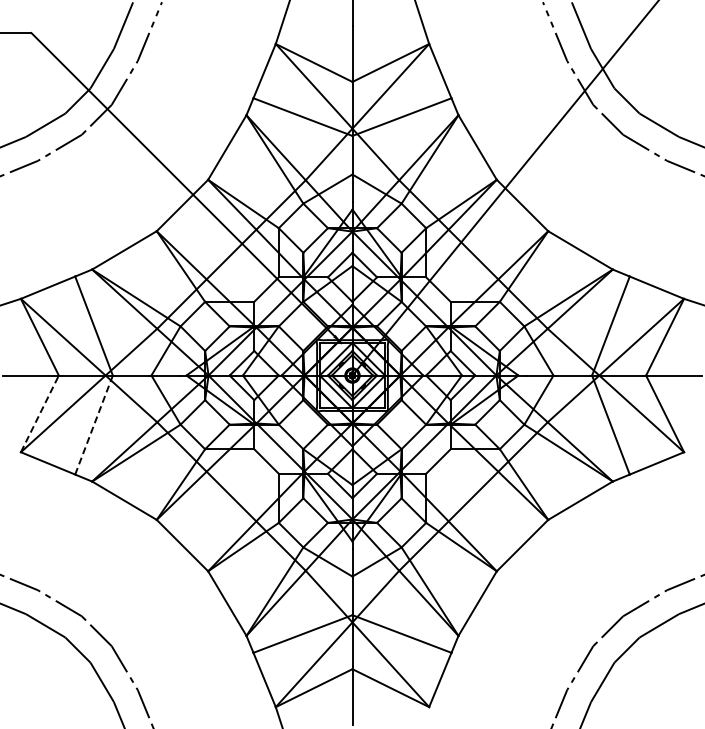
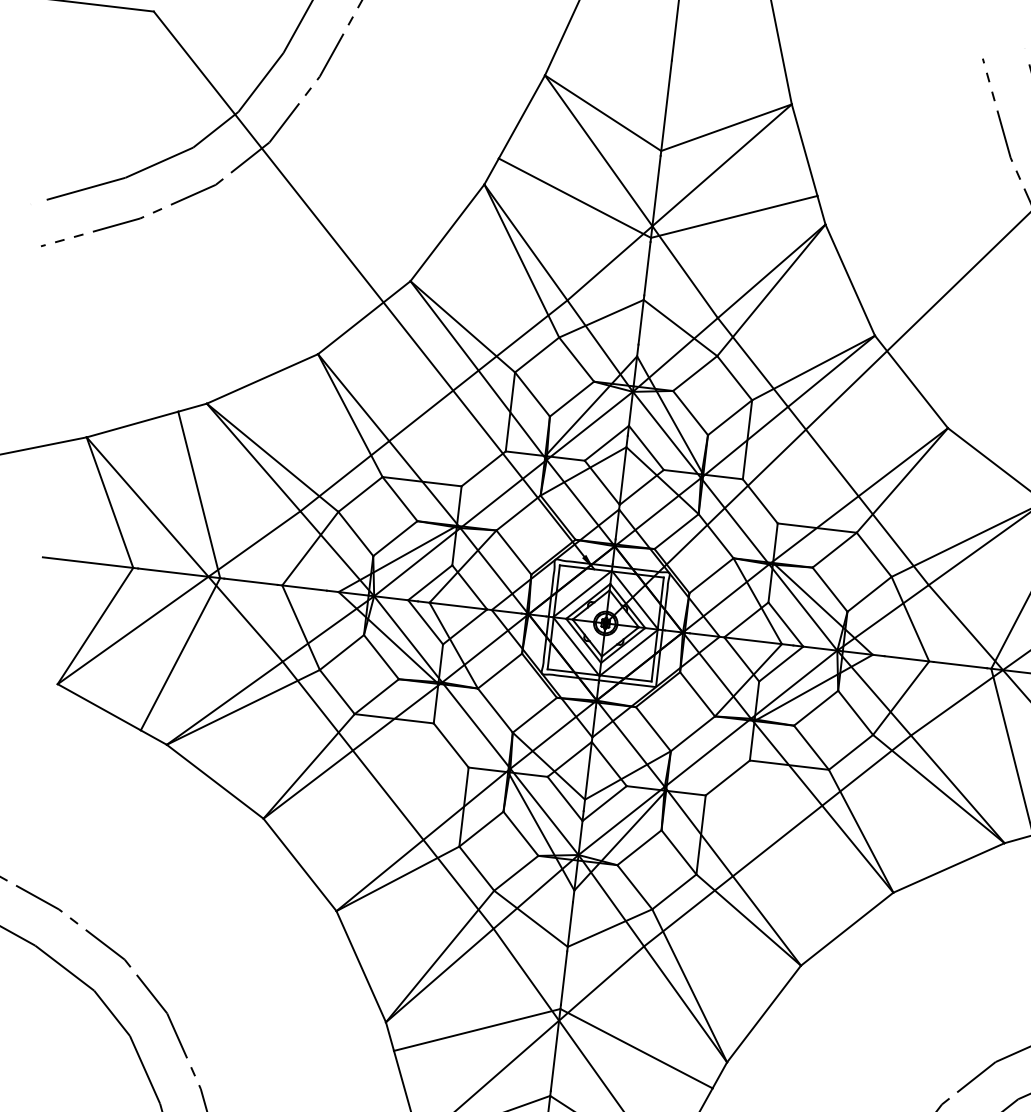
line: (39, 413) -> (94, 625), dashed -> solid
line: (94, 425) -> (181, 655), dashed -> solid

